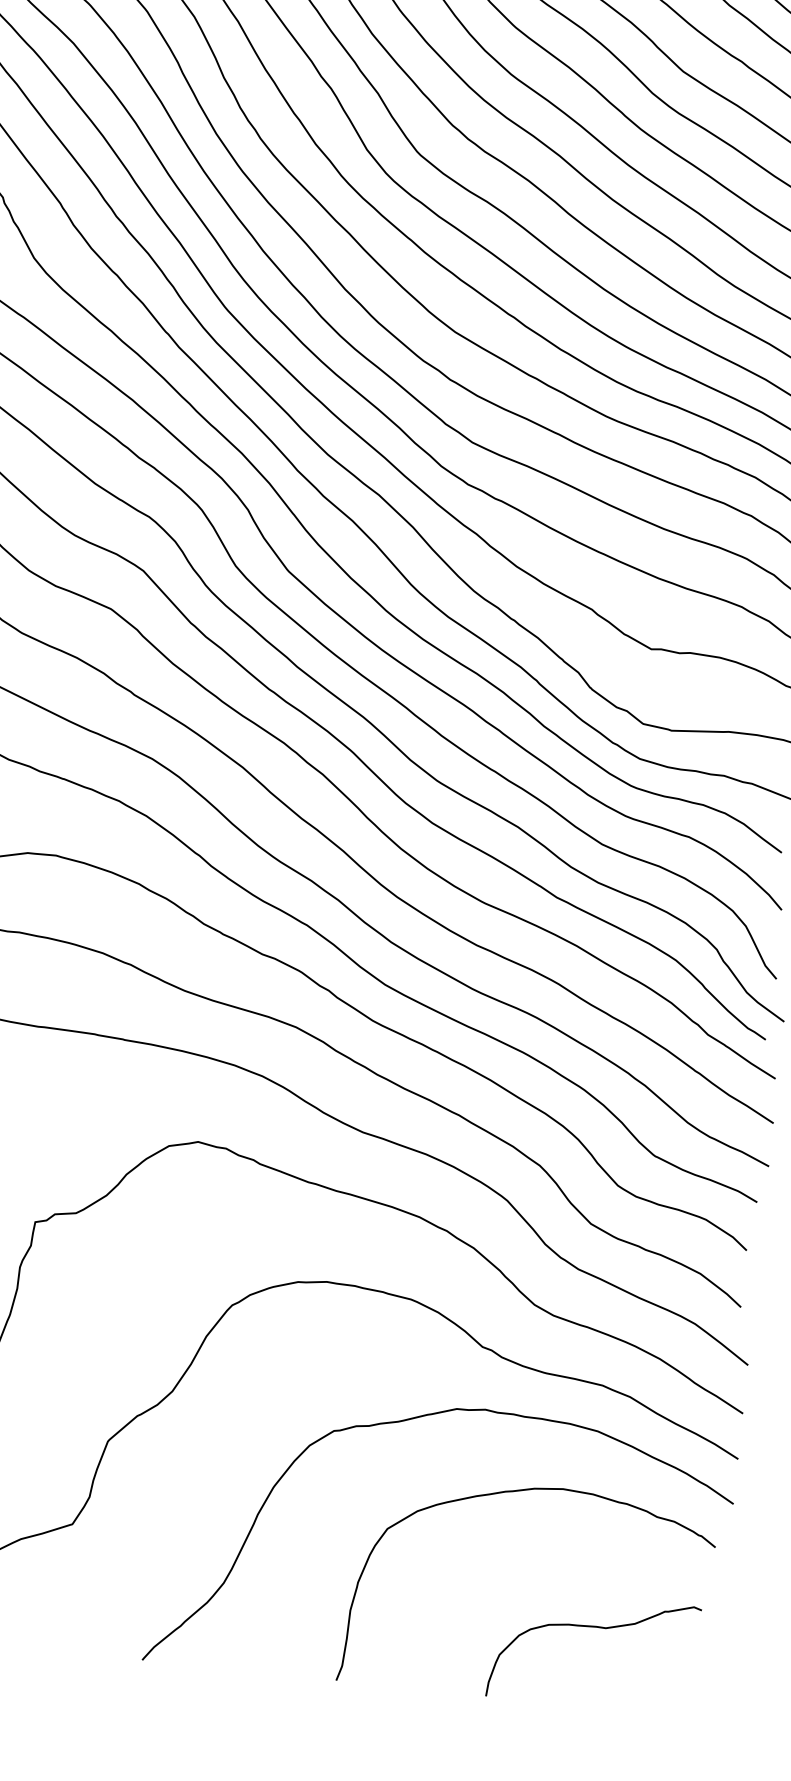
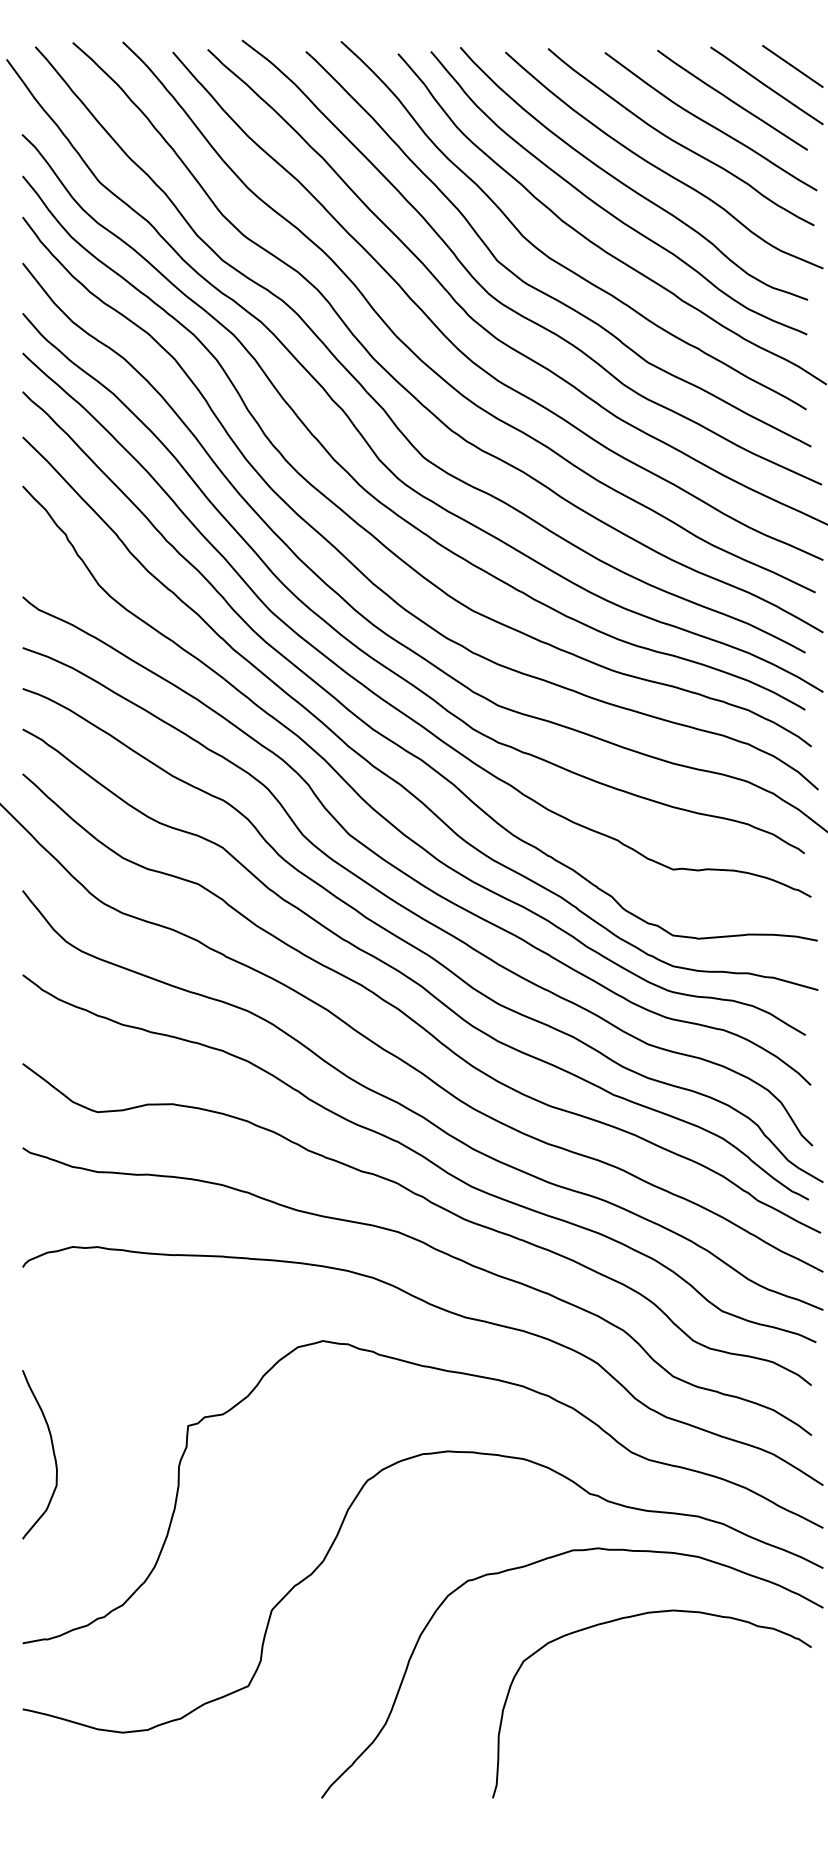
curve: (595, 1627) -> (714, 1728), removed

